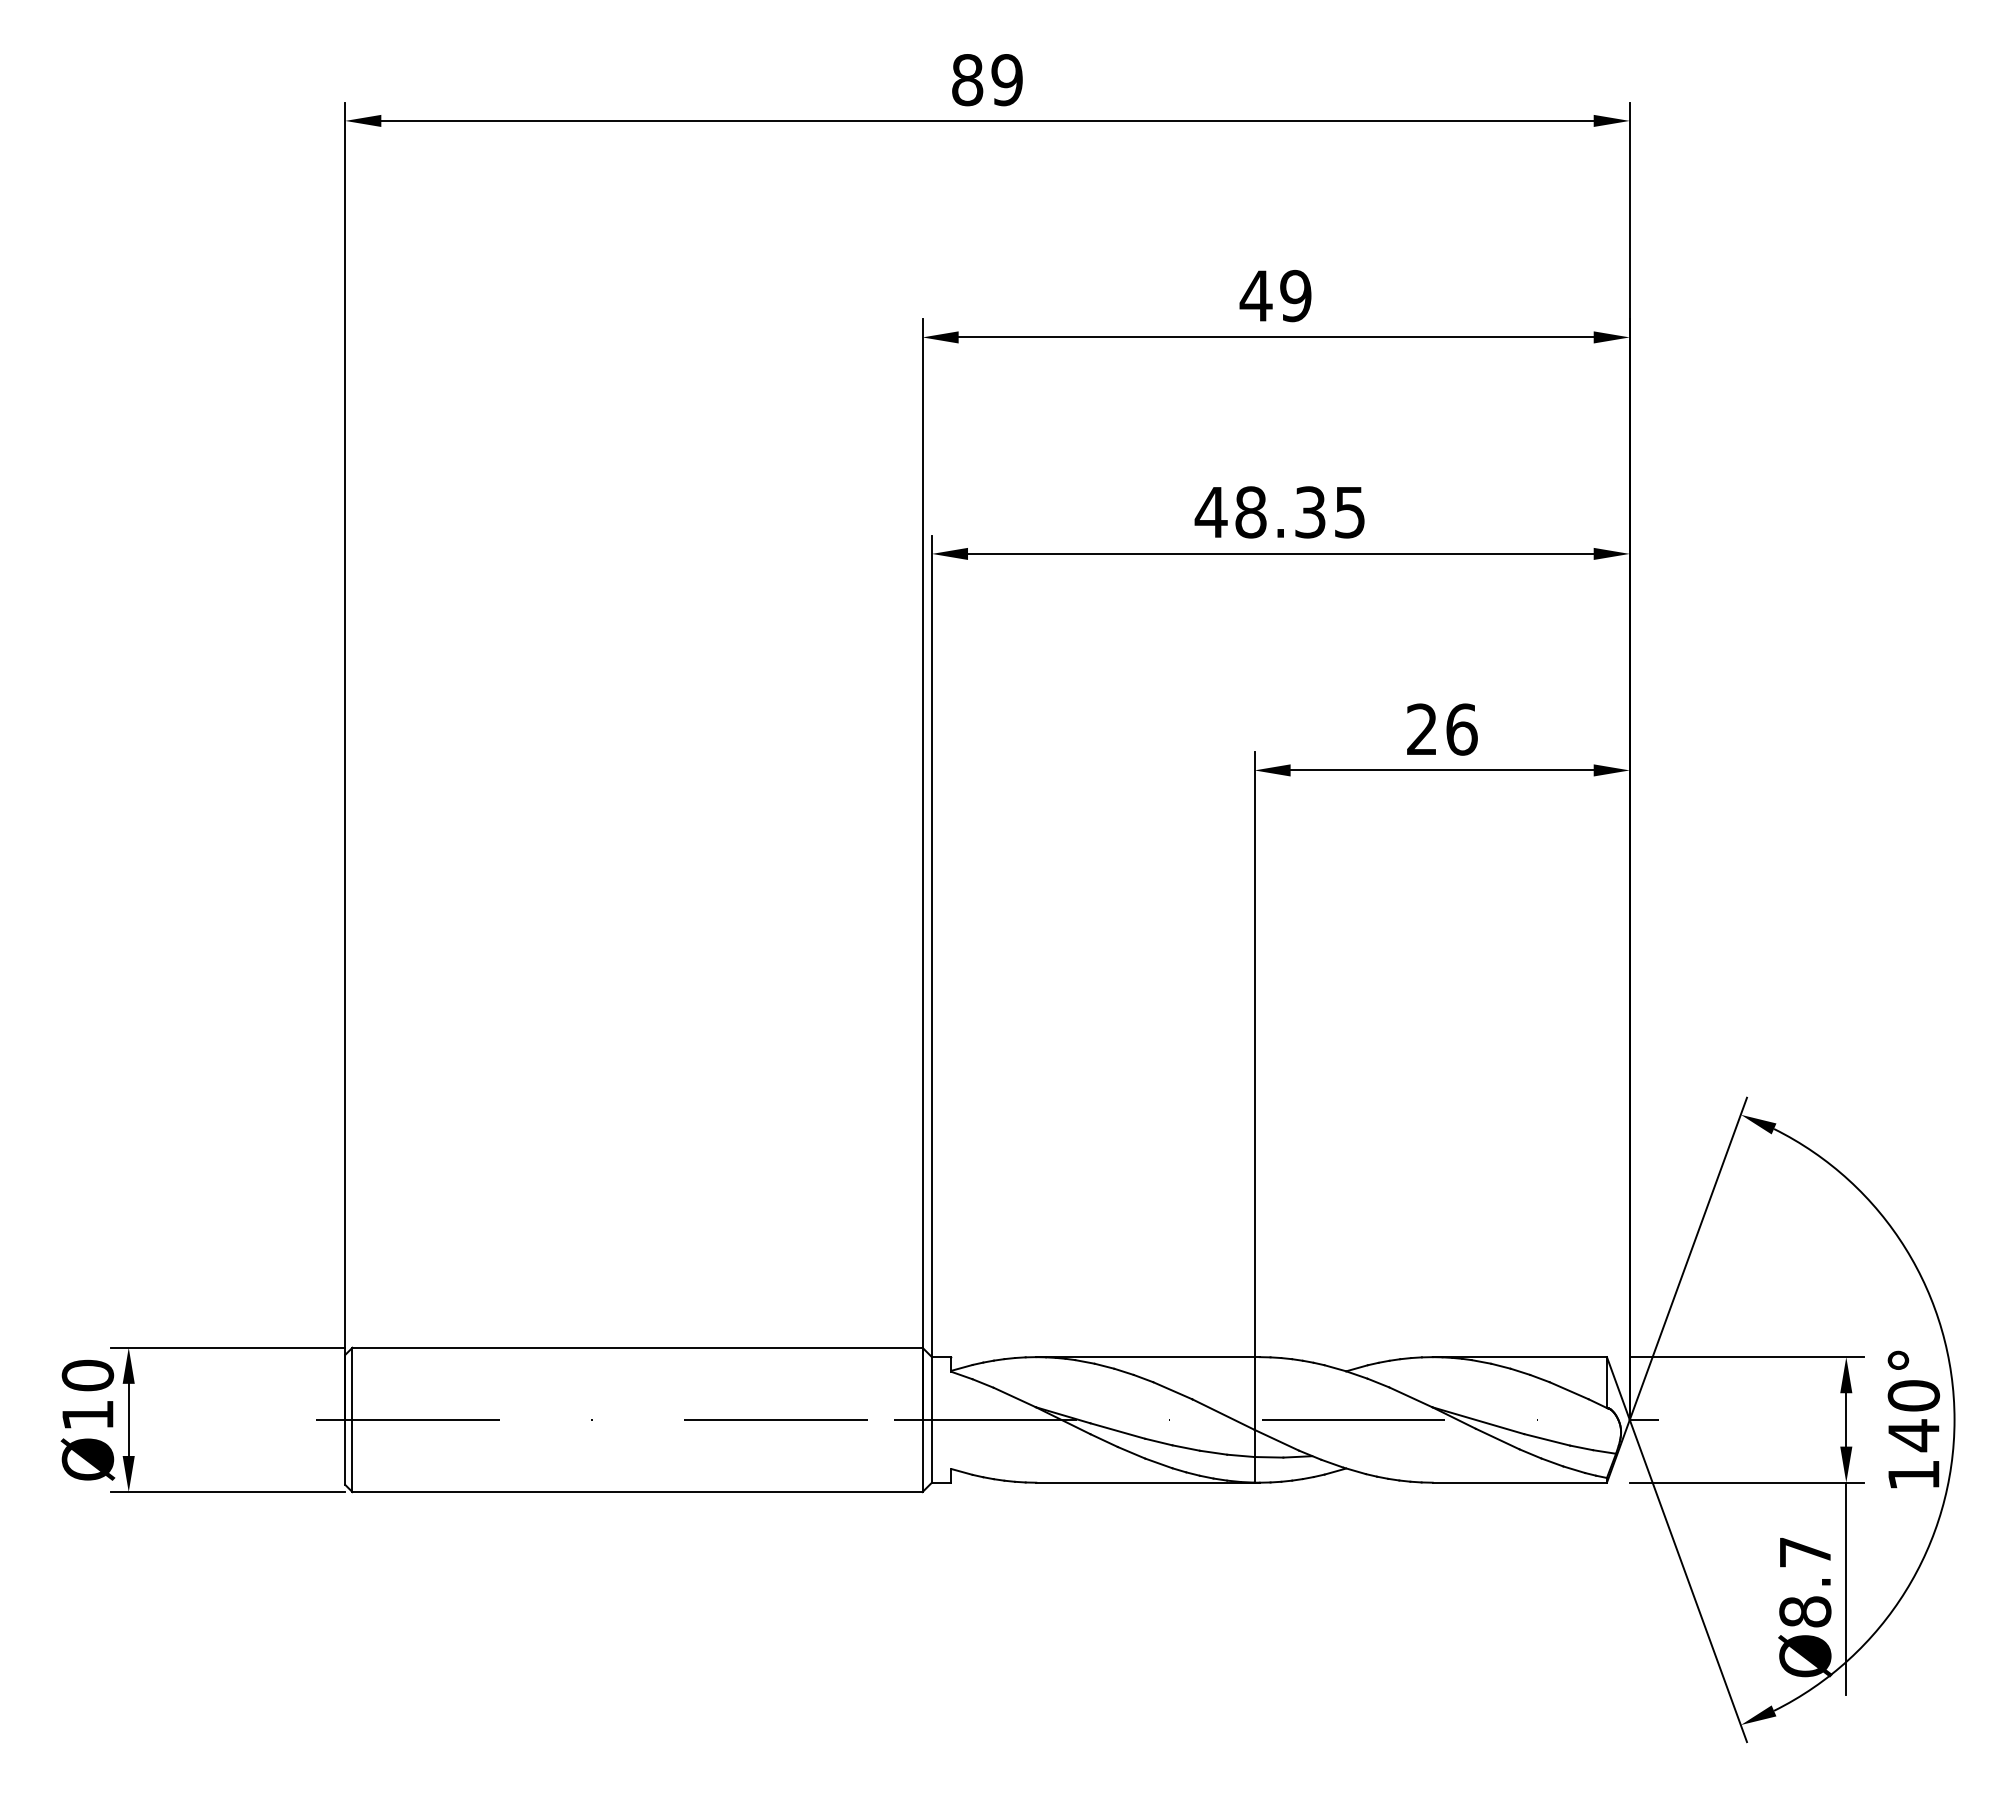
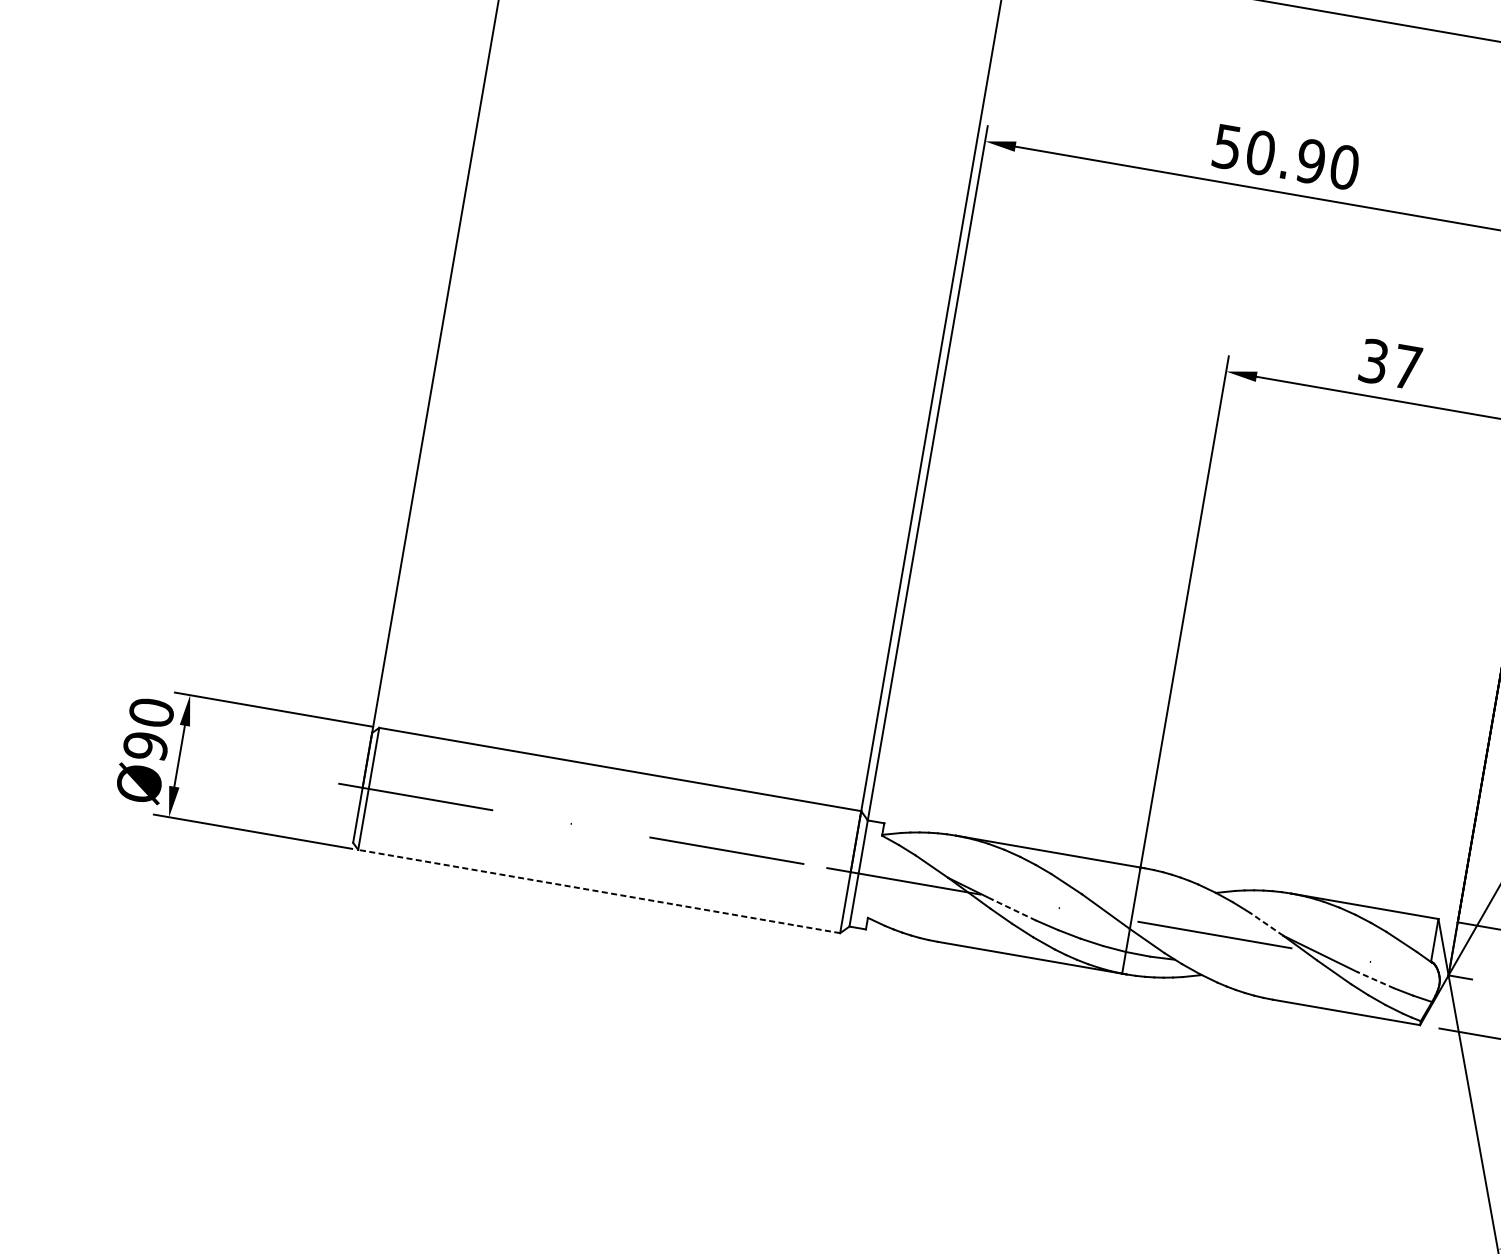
text: (1279, 512) -> (1284, 157), 48.35 -> 50.90
text: (1442, 729) -> (1391, 364), 26 -> 37
line: (1410, 1397) -> (1266, 924), solid -> dashed
text: (87, 1415) -> (145, 746), Ø10 -> Ø90
line: (1117, 1430) -> (1013, 909), solid -> dashed
line: (1547, 1439) -> (1376, 979), solid -> dashed
line: (637, 1492) -> (599, 891), solid -> dashed

